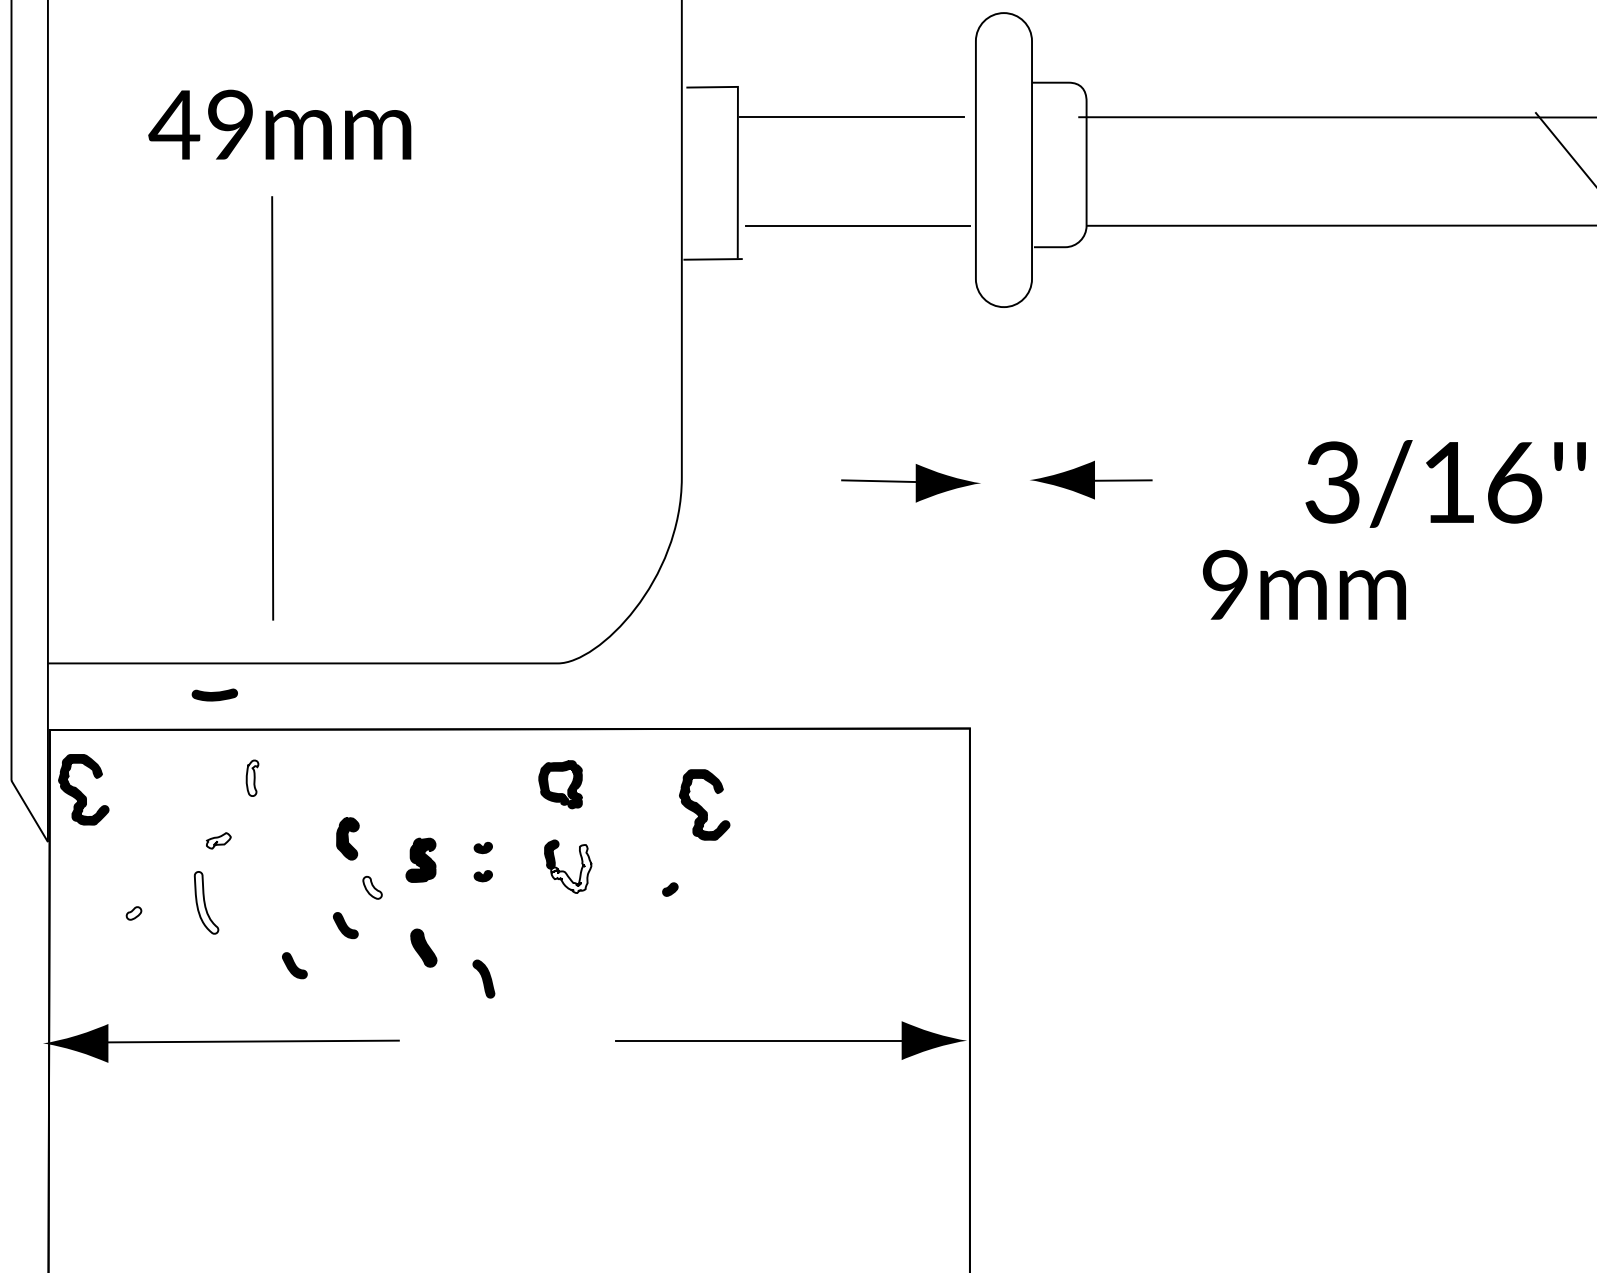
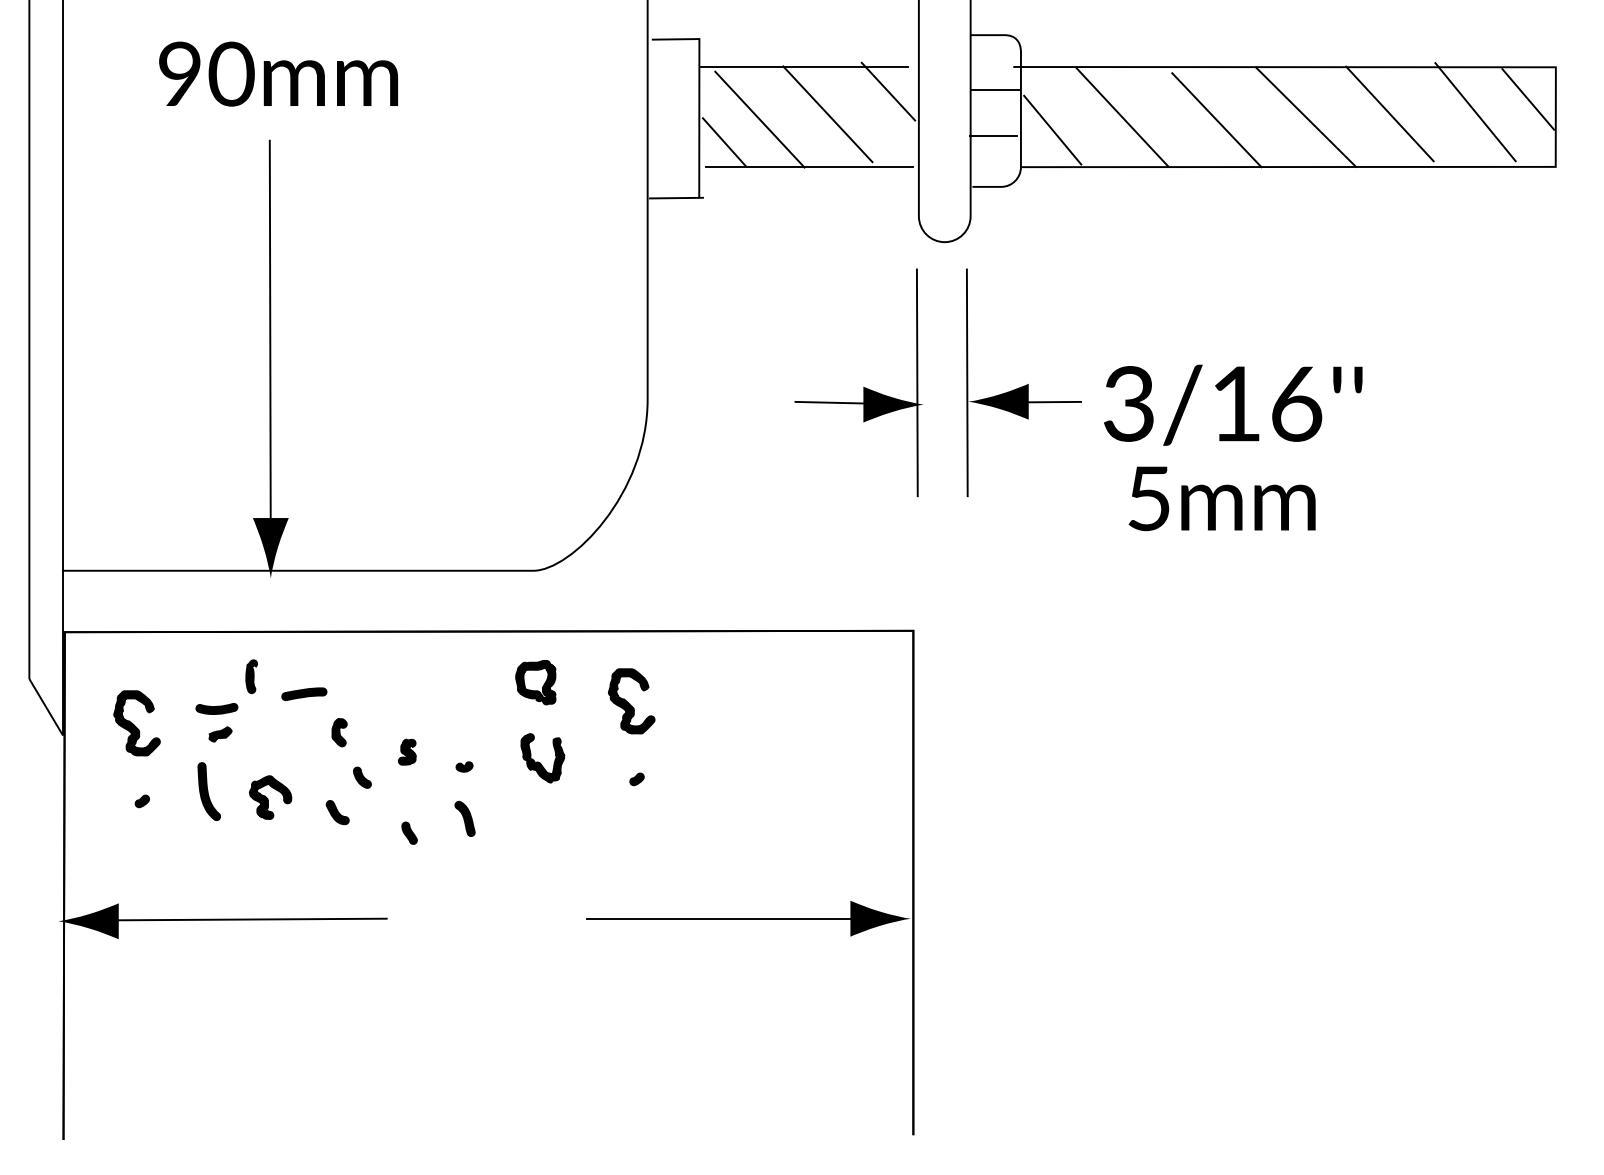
text: (201, 124) -> (204, 73), 49mm -> 90mm
line: (1058, 141) -> (995, 89), added
line: (942, 143) -> (888, 91), added
line: (1486, 167) -> (1389, 113), added
line: (876, 168) -> (827, 114), added
line: (1396, 170) -> (1306, 116), added
line: (1195, 171) -> (1121, 117), added
line: (803, 174) -> (759, 119), added
line: (1298, 175) -> (1216, 120), added
line: (1120, 184) -> (1052, 129), added
line: (1056, 191) -> (993, 135), added
line: (764, 199) -> (723, 142), added
line: (973, 459) -> (916, 382), added
line: (1027, 459) -> (966, 382), added
text: (1446, 483) -> (1233, 404), moved
text: (1224, 585) -> (1148, 498), 9mm -> 5mm
fill: (272, 639) -> (270, 548), added
part: (214, 694) -> (216, 708), moved
fill: (252, 778) -> (251, 676), added
part: (83, 789) -> (136, 723), moved
part: (309, 797) -> (304, 694), added
part: (704, 805) -> (631, 701), moved
part: (347, 838) -> (339, 732), size x0.71
fill: (218, 840) -> (220, 734), added
part: (483, 847) -> (464, 740), removed
part: (421, 859) -> (407, 751), size x0.62
fill: (571, 869) -> (545, 760), added
fill: (372, 887) -> (362, 777), added
fill: (206, 902) -> (209, 791), added
part: (272, 909) -> (270, 797), added
fill: (134, 913) -> (142, 801), added
part: (423, 947) -> (409, 832), size x0.62
part: (294, 965) -> (290, 849), removed
part: (483, 978) -> (464, 818), moved

